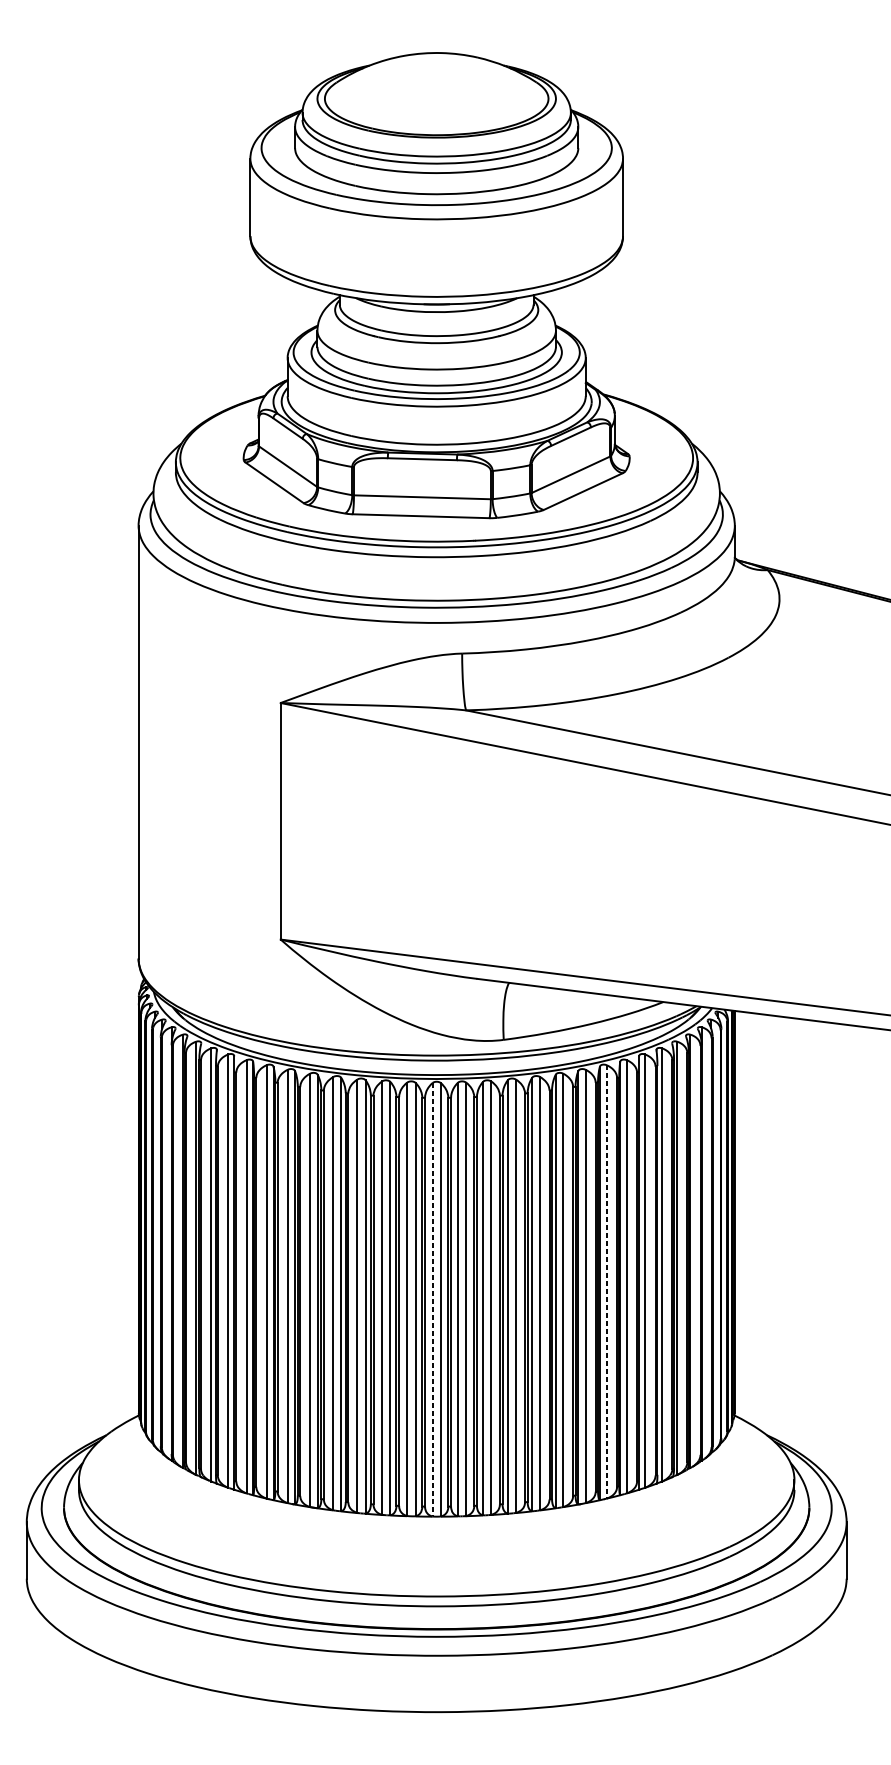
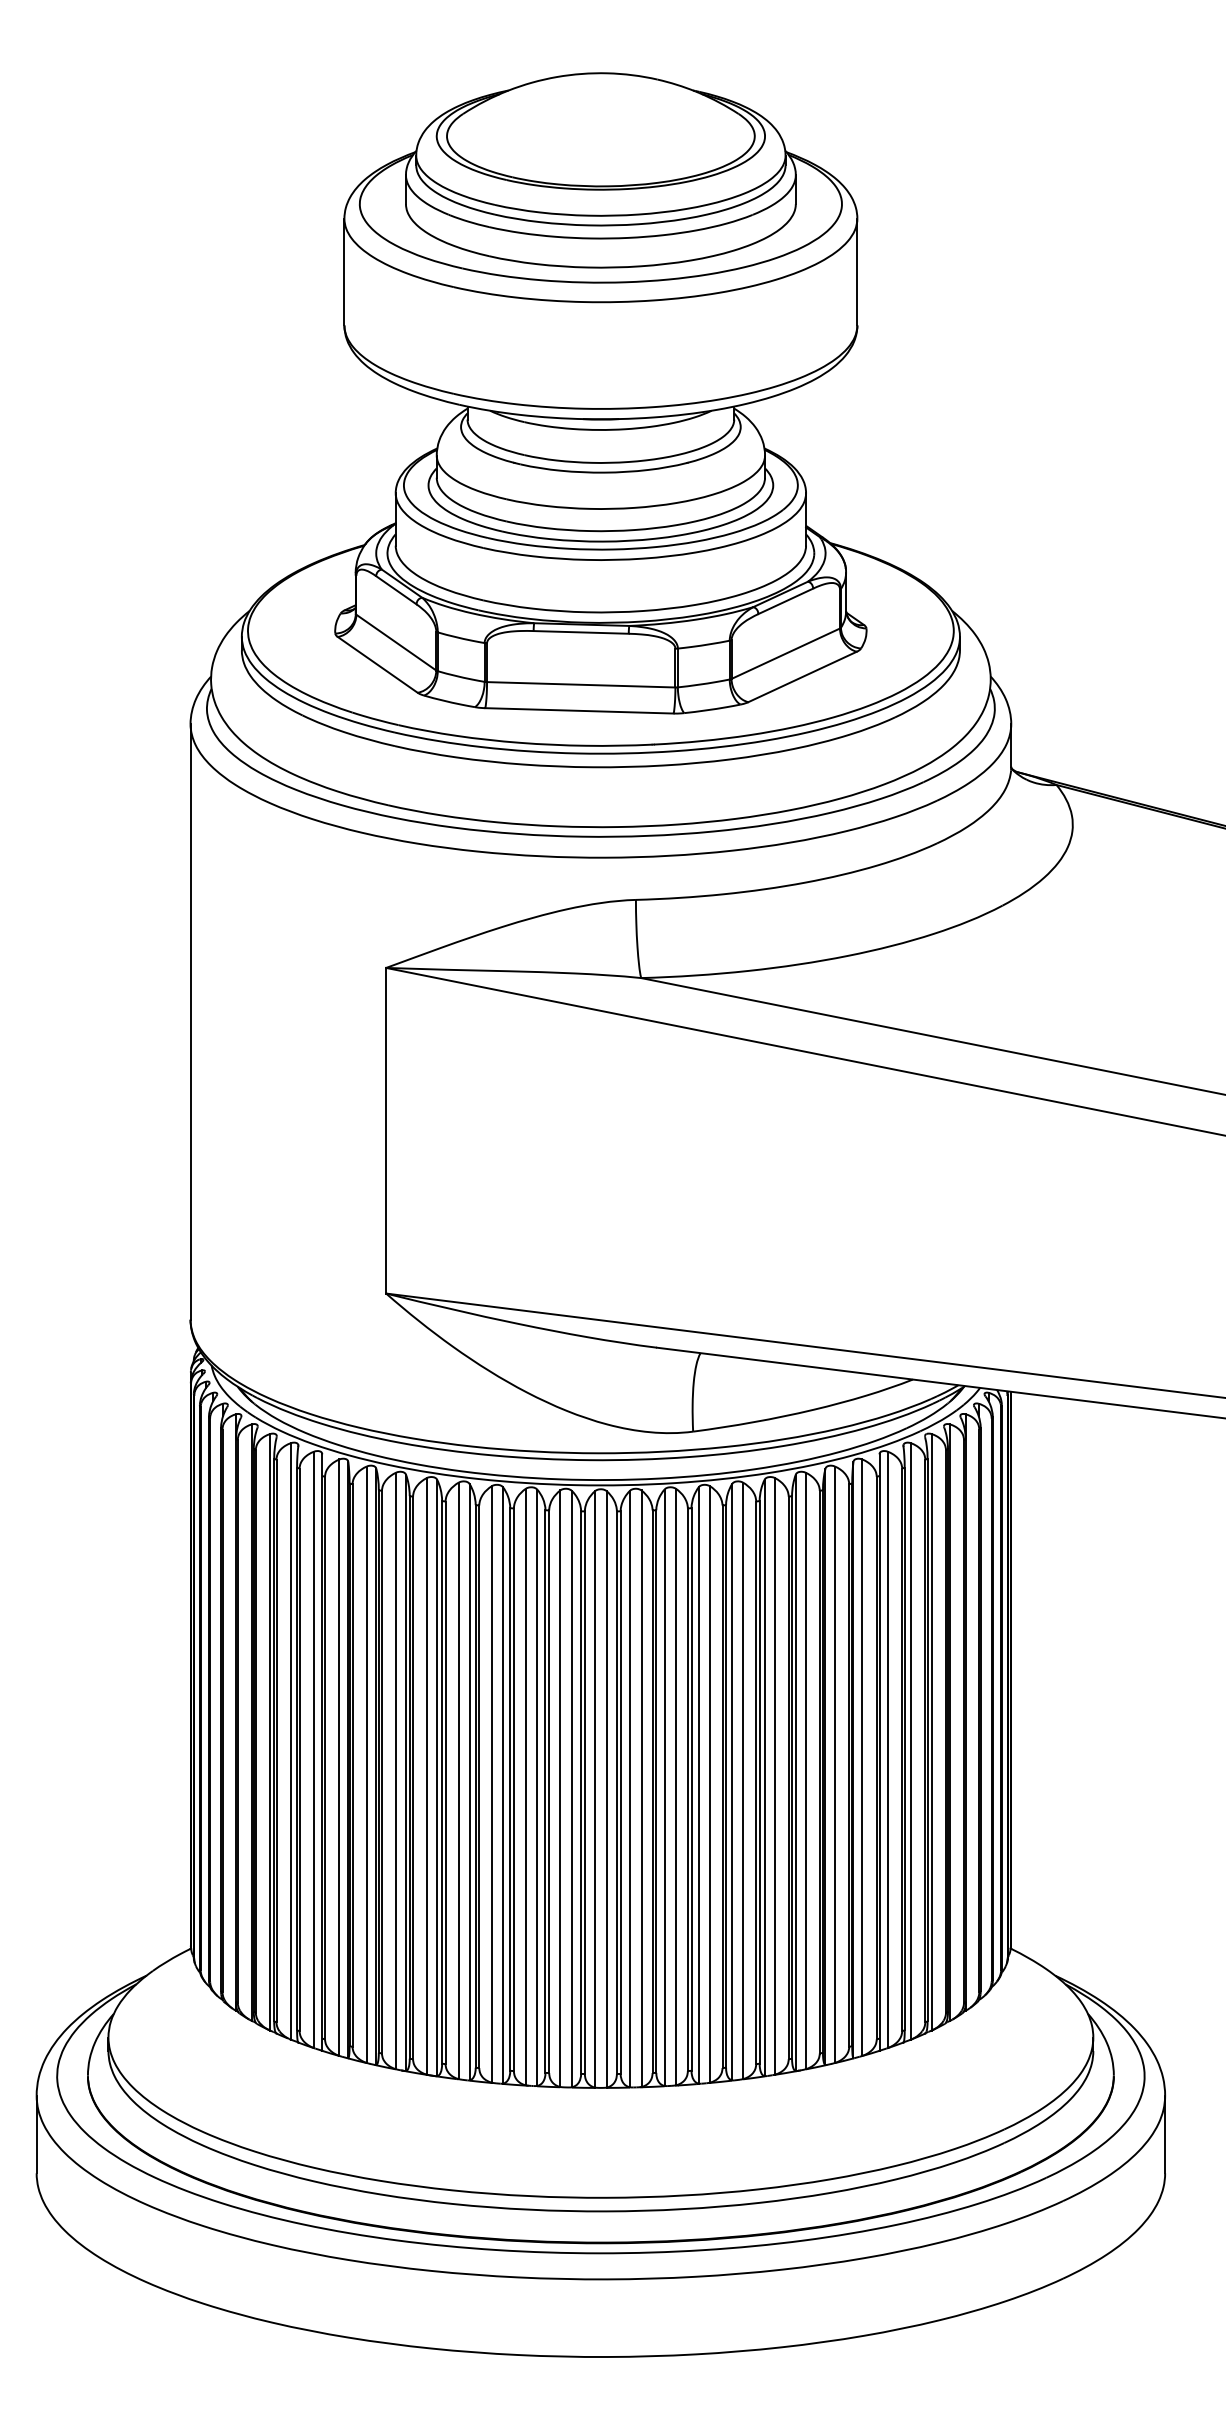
line: (607, 1282) -> (835, 1765), dashed -> solid
line: (432, 1299) -> (595, 1789), dashed -> solid

